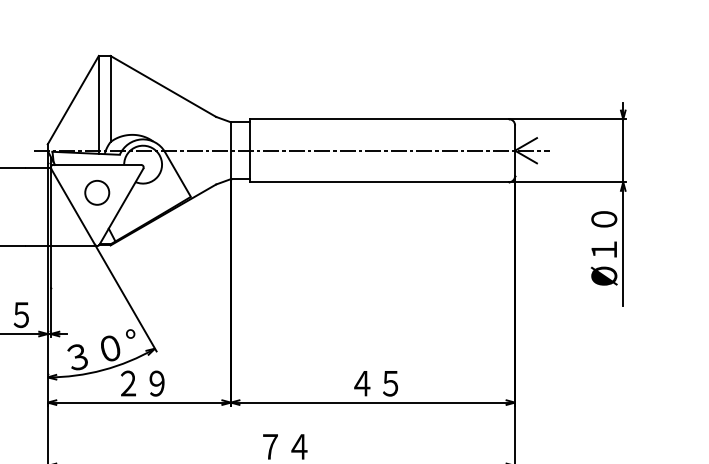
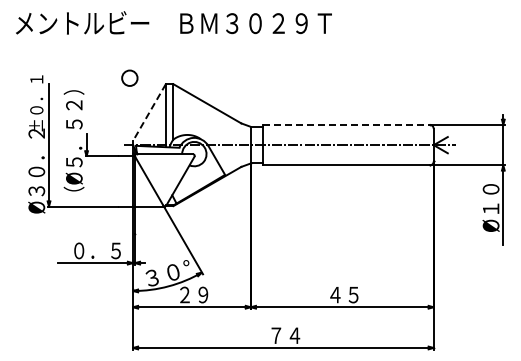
line: (73, 99) -> (149, 112), solid -> dashed
line: (379, 118) -> (346, 124), solid -> dashed
circle: (96, 191) -> (129, 77), moved

